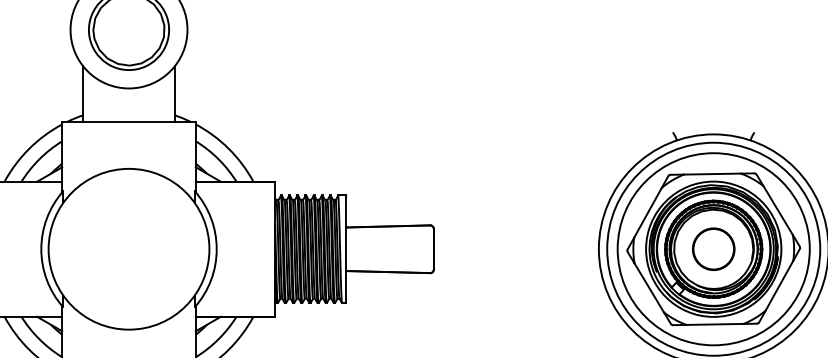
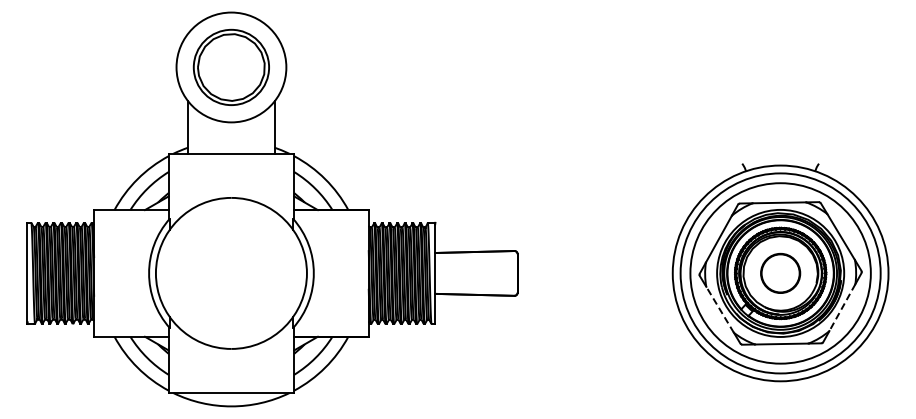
line: (779, 285) -> (842, 307), solid -> dashed
line: (649, 287) -> (720, 309), solid -> dashed

